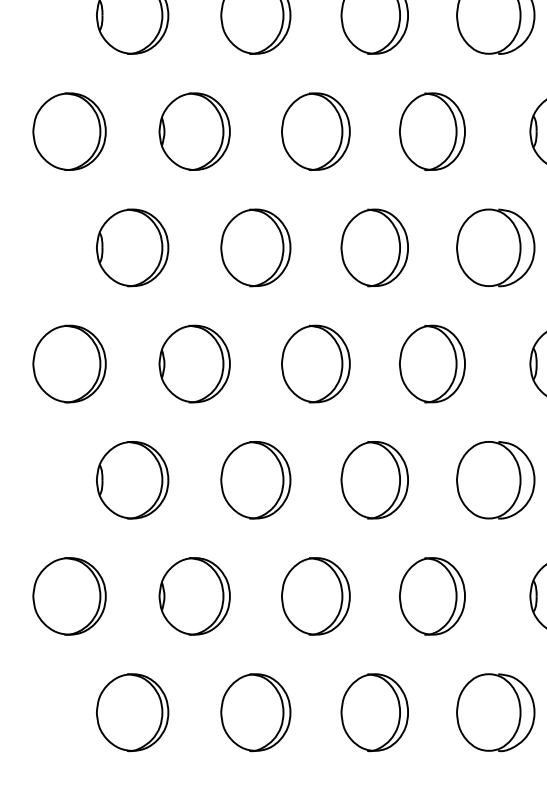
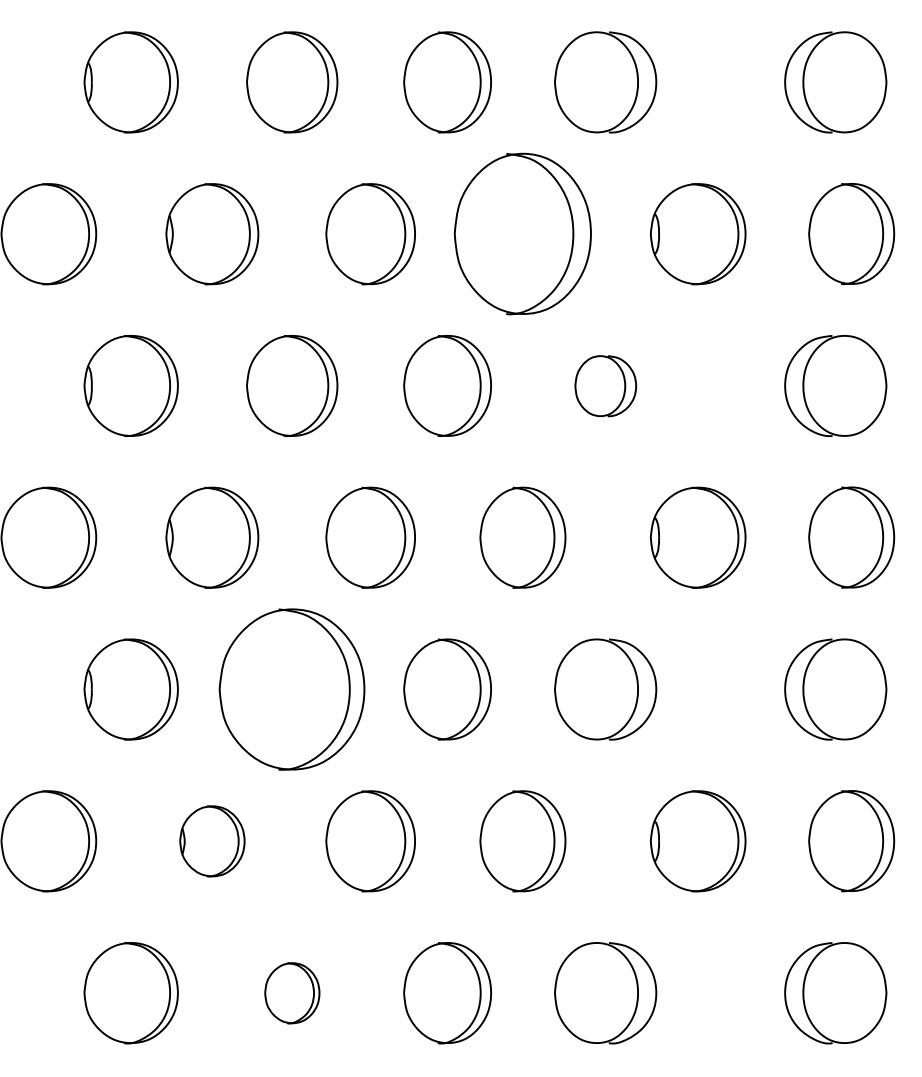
part: (432, 131) -> (522, 234), size x1.6
part: (495, 248) -> (605, 386), size x0.6
part: (256, 480) -> (292, 689), size x1.6
part: (194, 596) -> (212, 841), size x0.7
part: (256, 712) -> (292, 993), size x0.6

